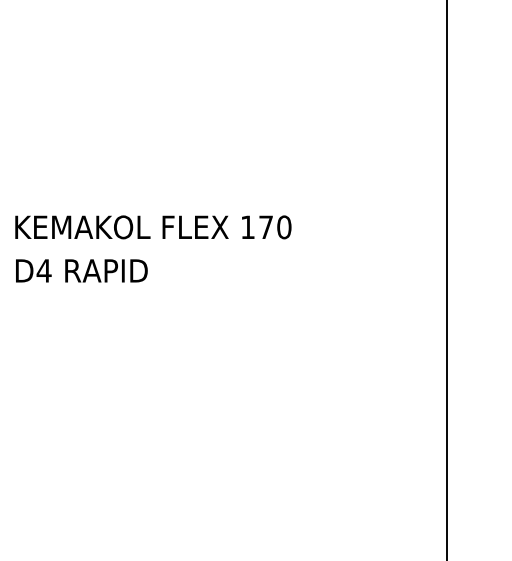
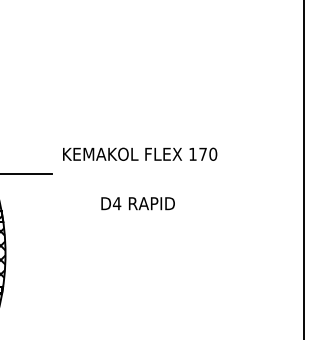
text: (154, 225) -> (140, 153), moved
text: (80, 270) -> (137, 203), moved

